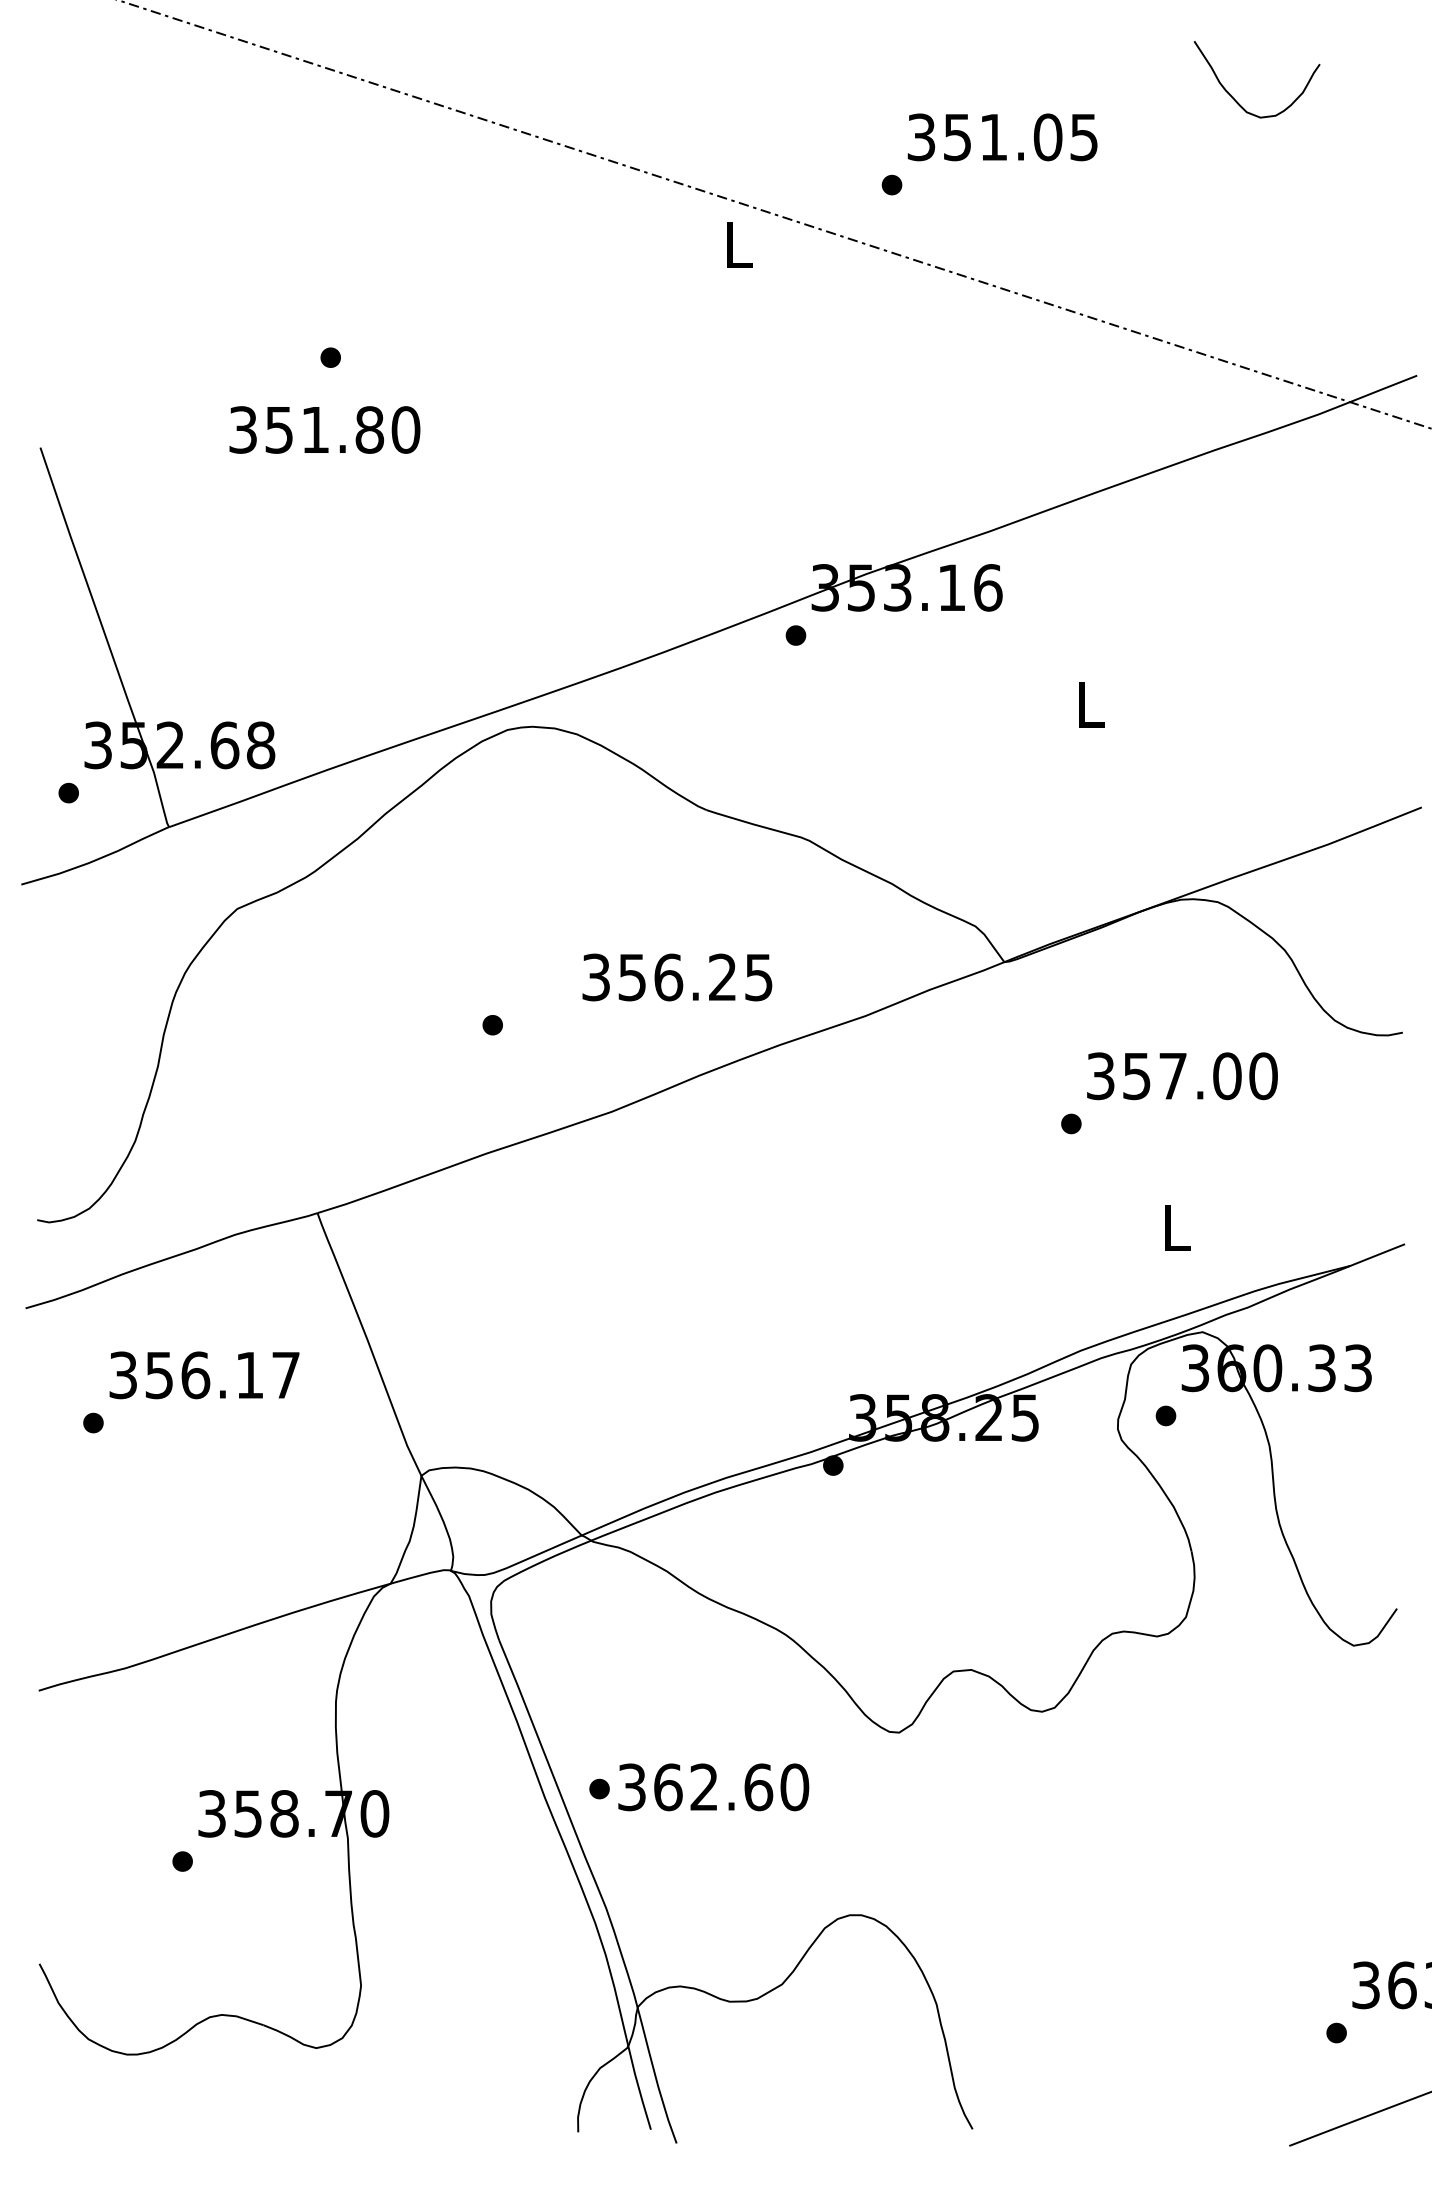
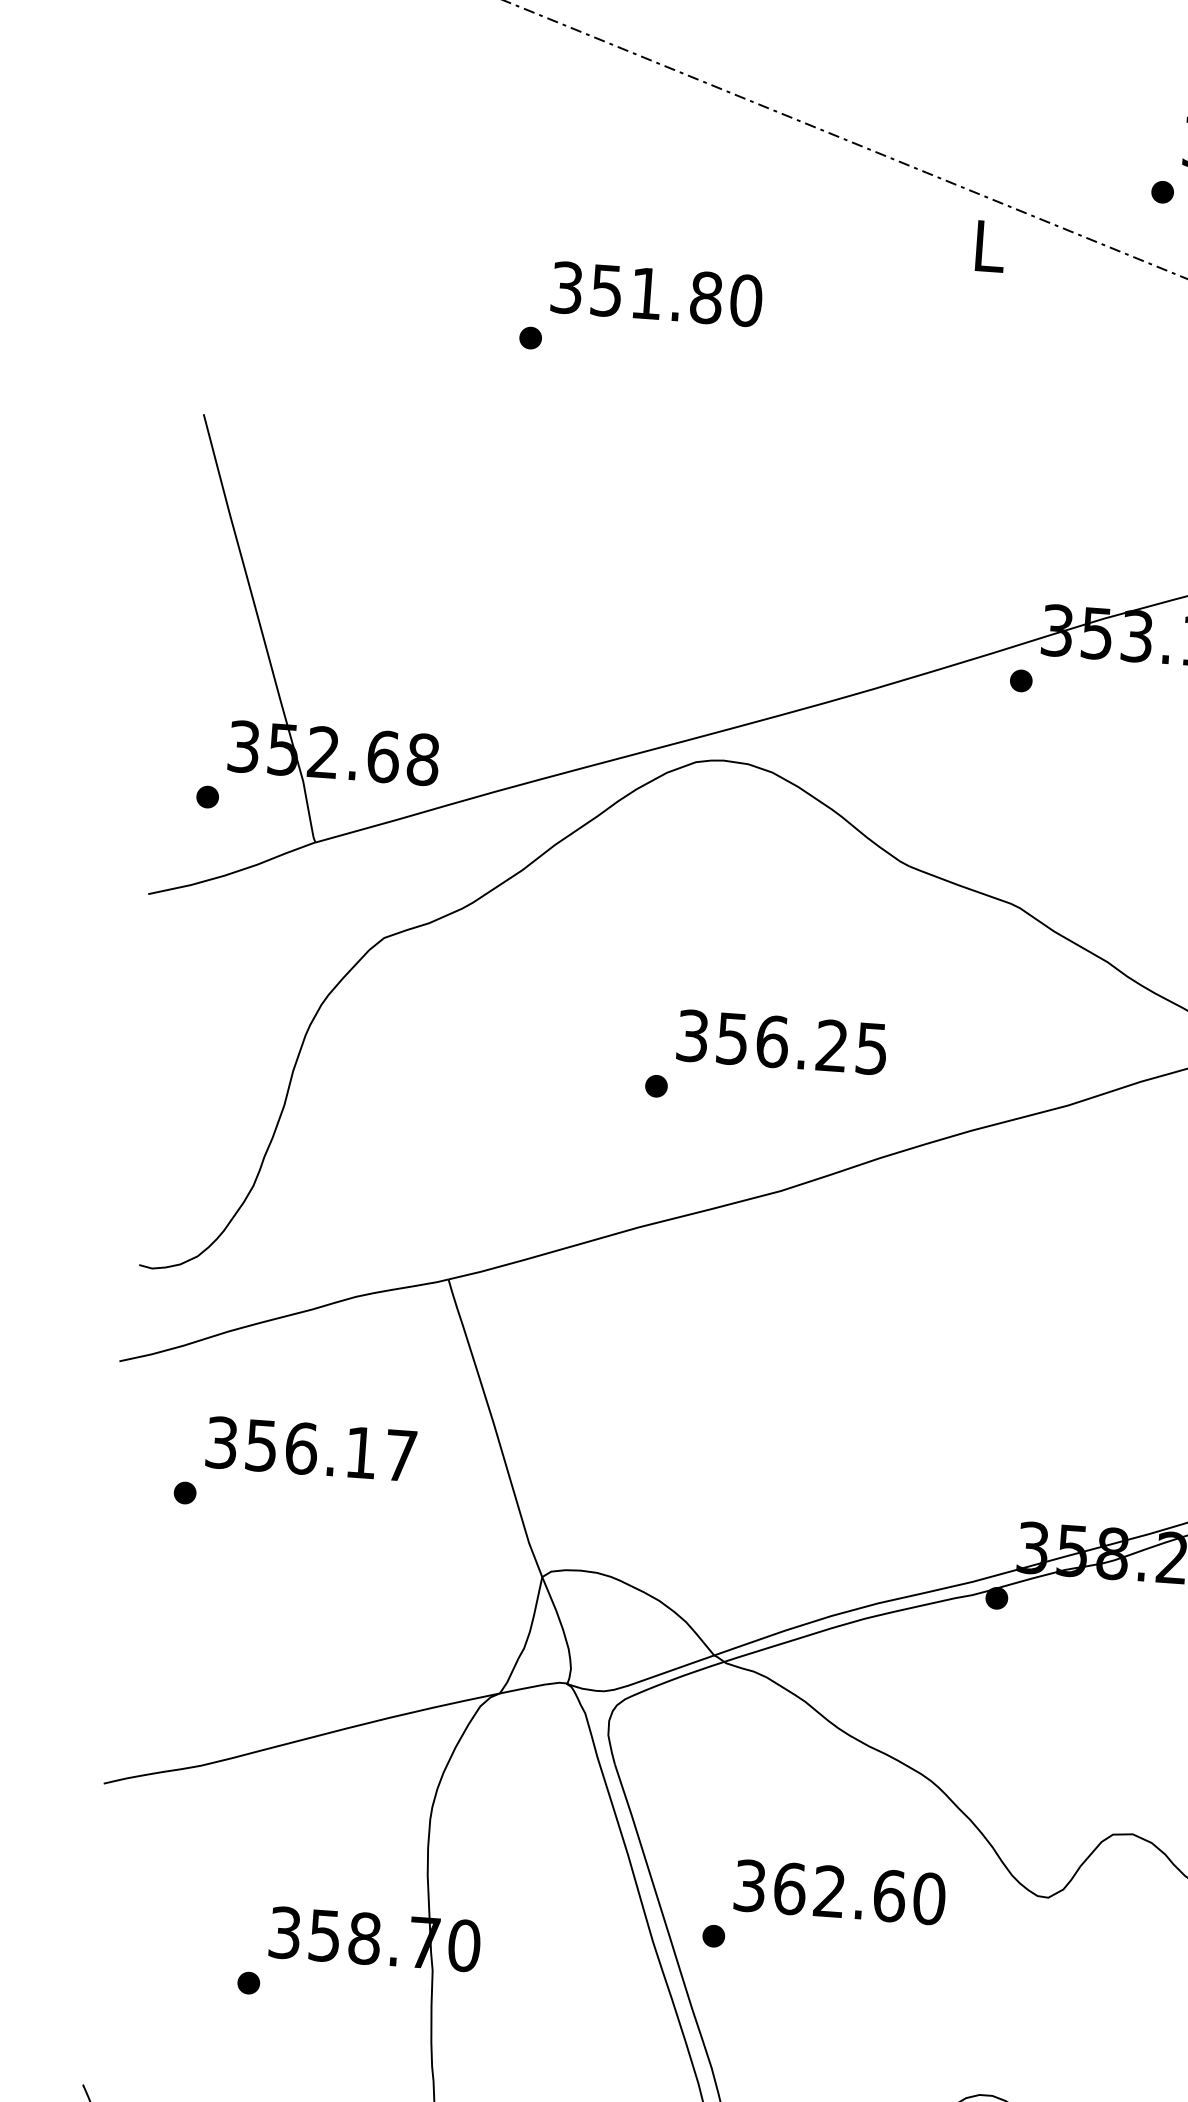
text: (324, 429) -> (656, 293), moved
text: (677, 977) -> (782, 1042), moved
text: (713, 1787) -> (839, 1892), moved

